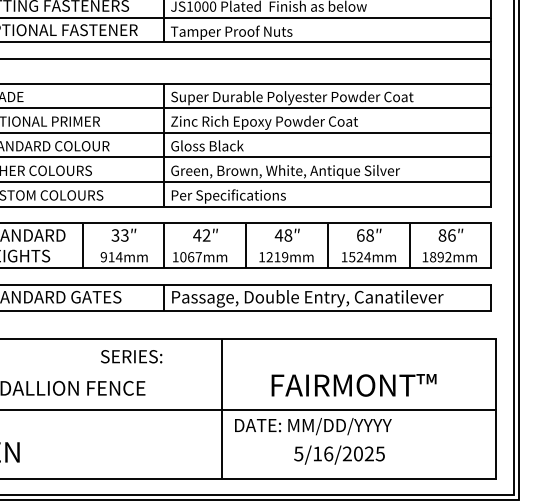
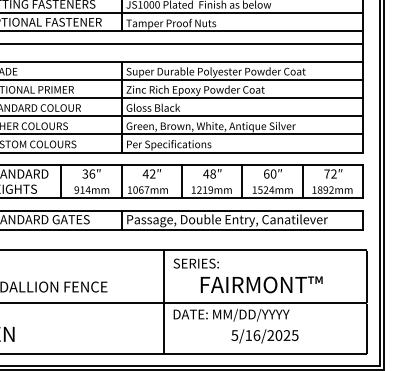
text: (125, 234) -> (92, 173), 33 -> 36
text: (447, 234) -> (330, 173), 86 -> 72
text: (369, 236) -> (273, 174), 68 -> 60
text: (130, 356) -> (195, 263), moved
text: (338, 455) -> (264, 336), moved

